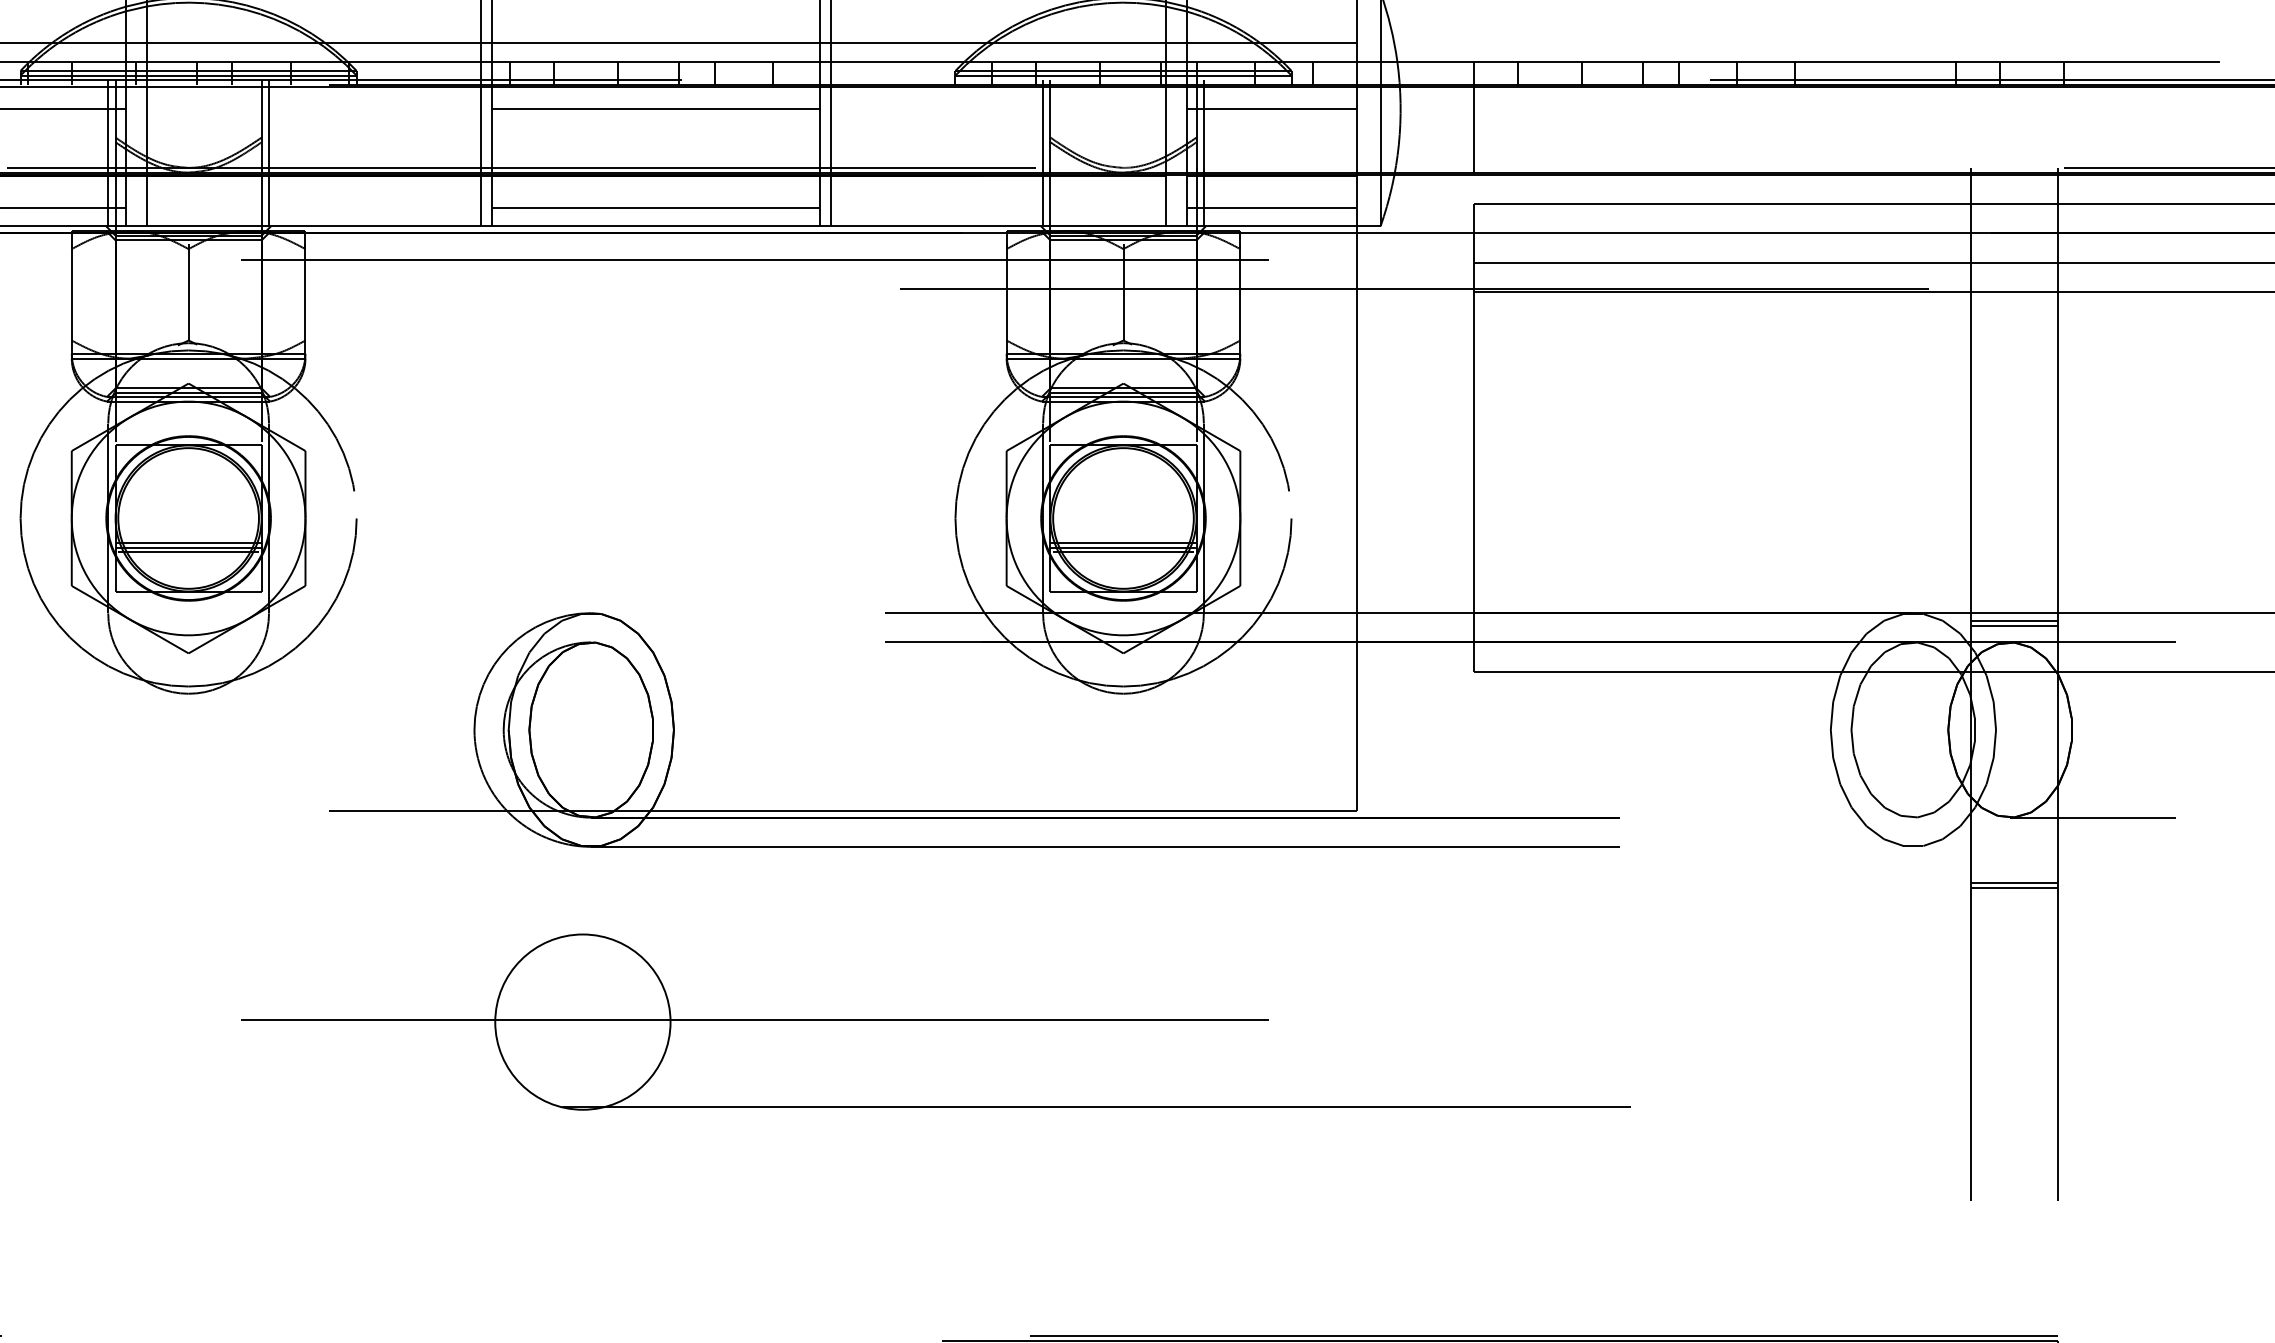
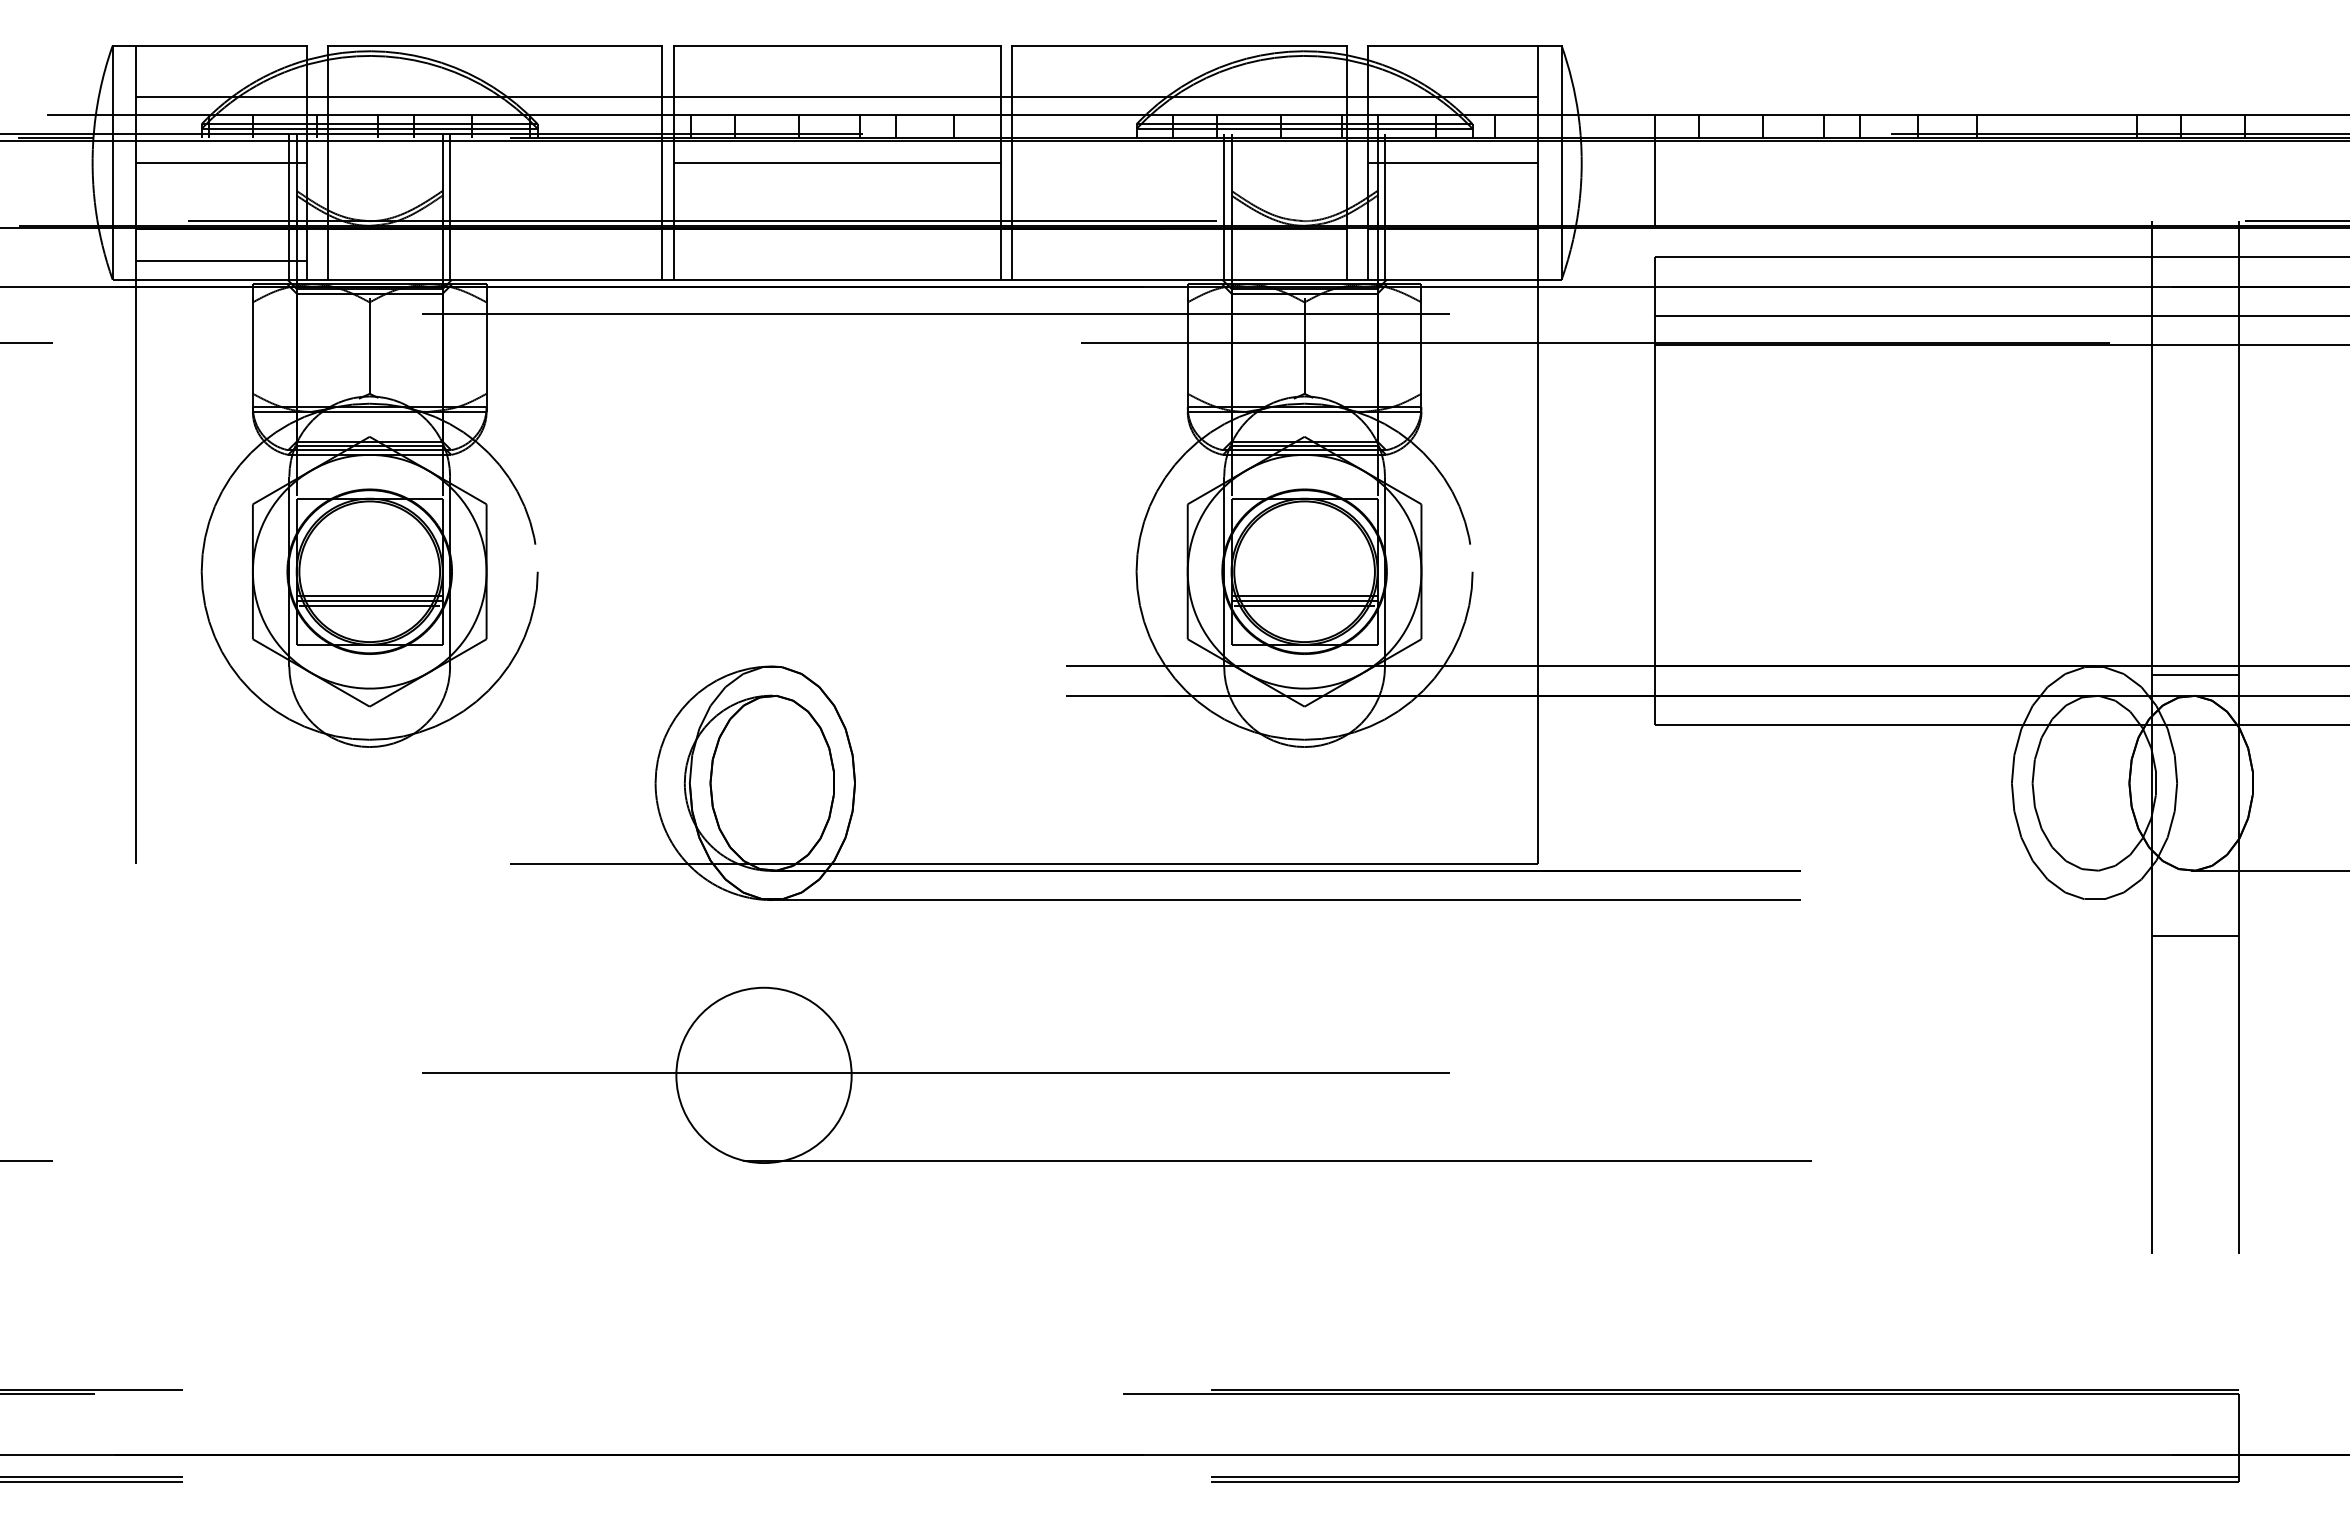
line: (655, 208) -> (836, 261), removed
line: (1271, 208) -> (1452, 261), removed
line: (2014, 626) -> (2195, 679), removed
line: (2014, 888) -> (2195, 941), removed

